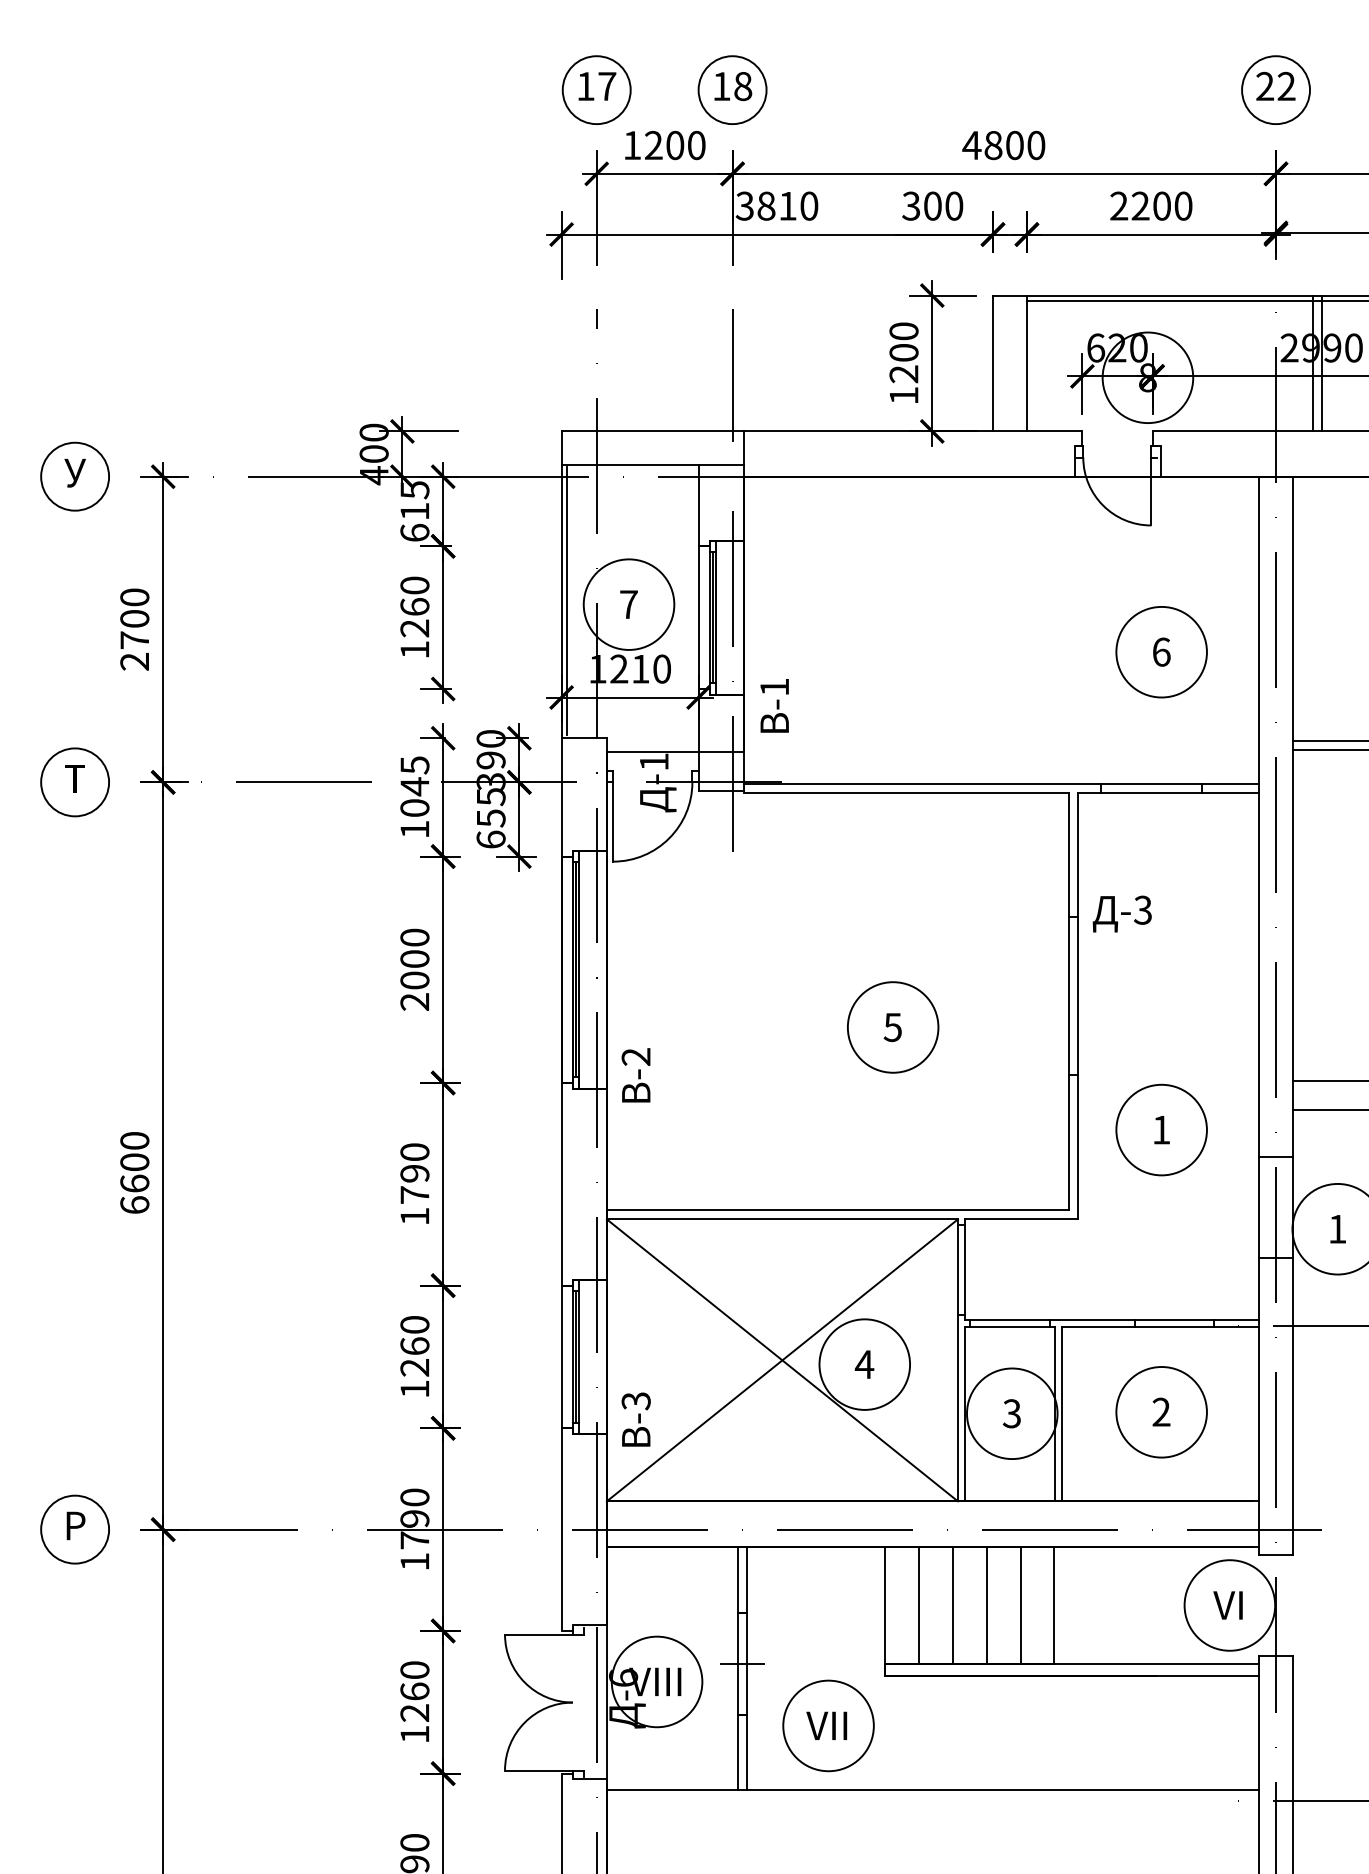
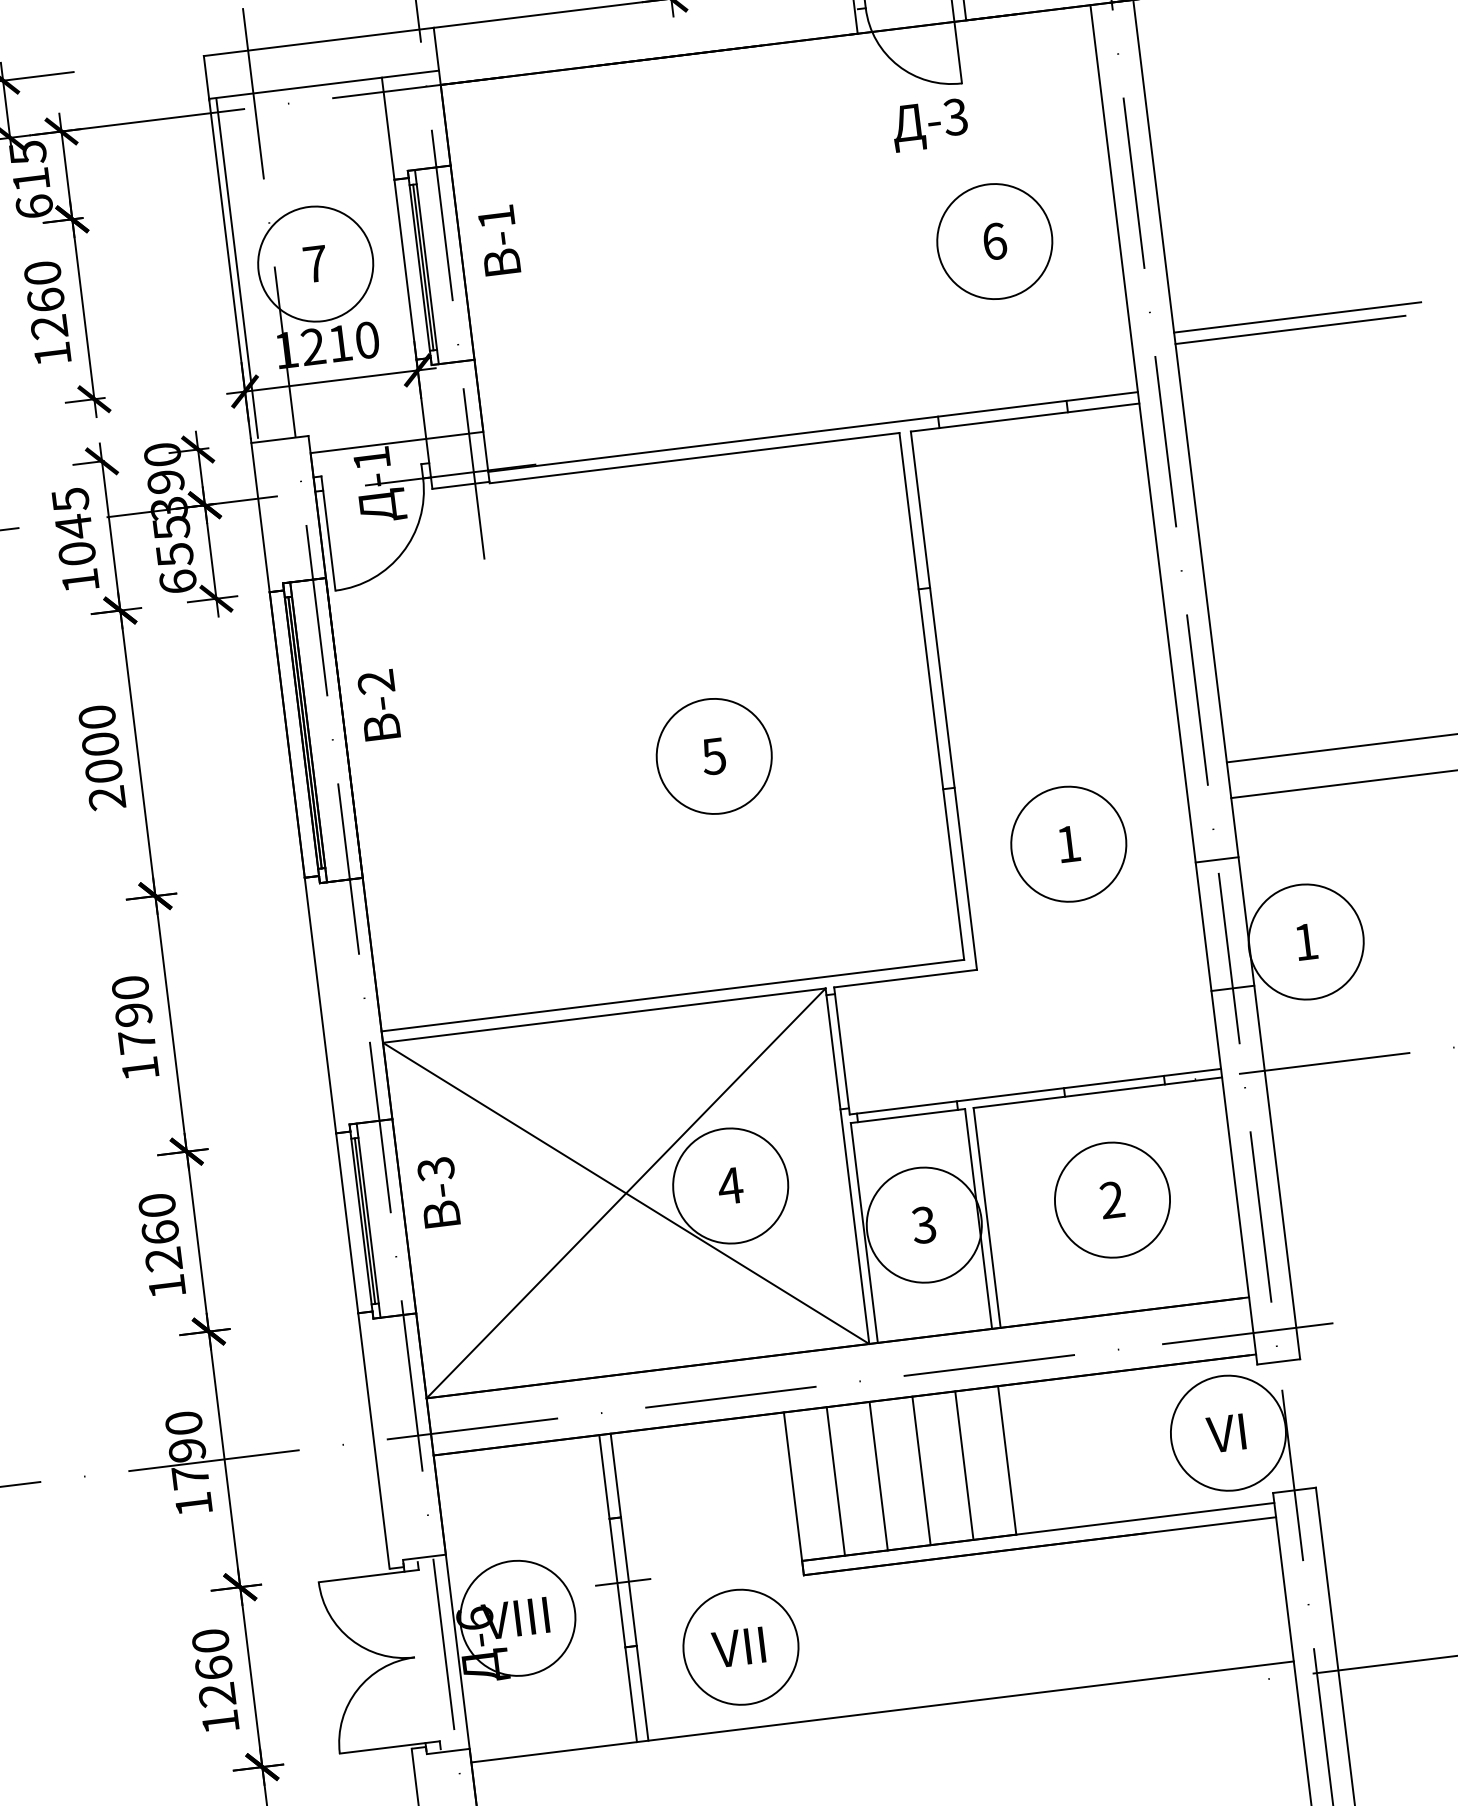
text: (774, 705) -> (498, 240), moved
text: (1121, 913) -> (929, 124), moved
text: (635, 1075) -> (378, 705), moved
text: (635, 1419) -> (437, 1192), moved

